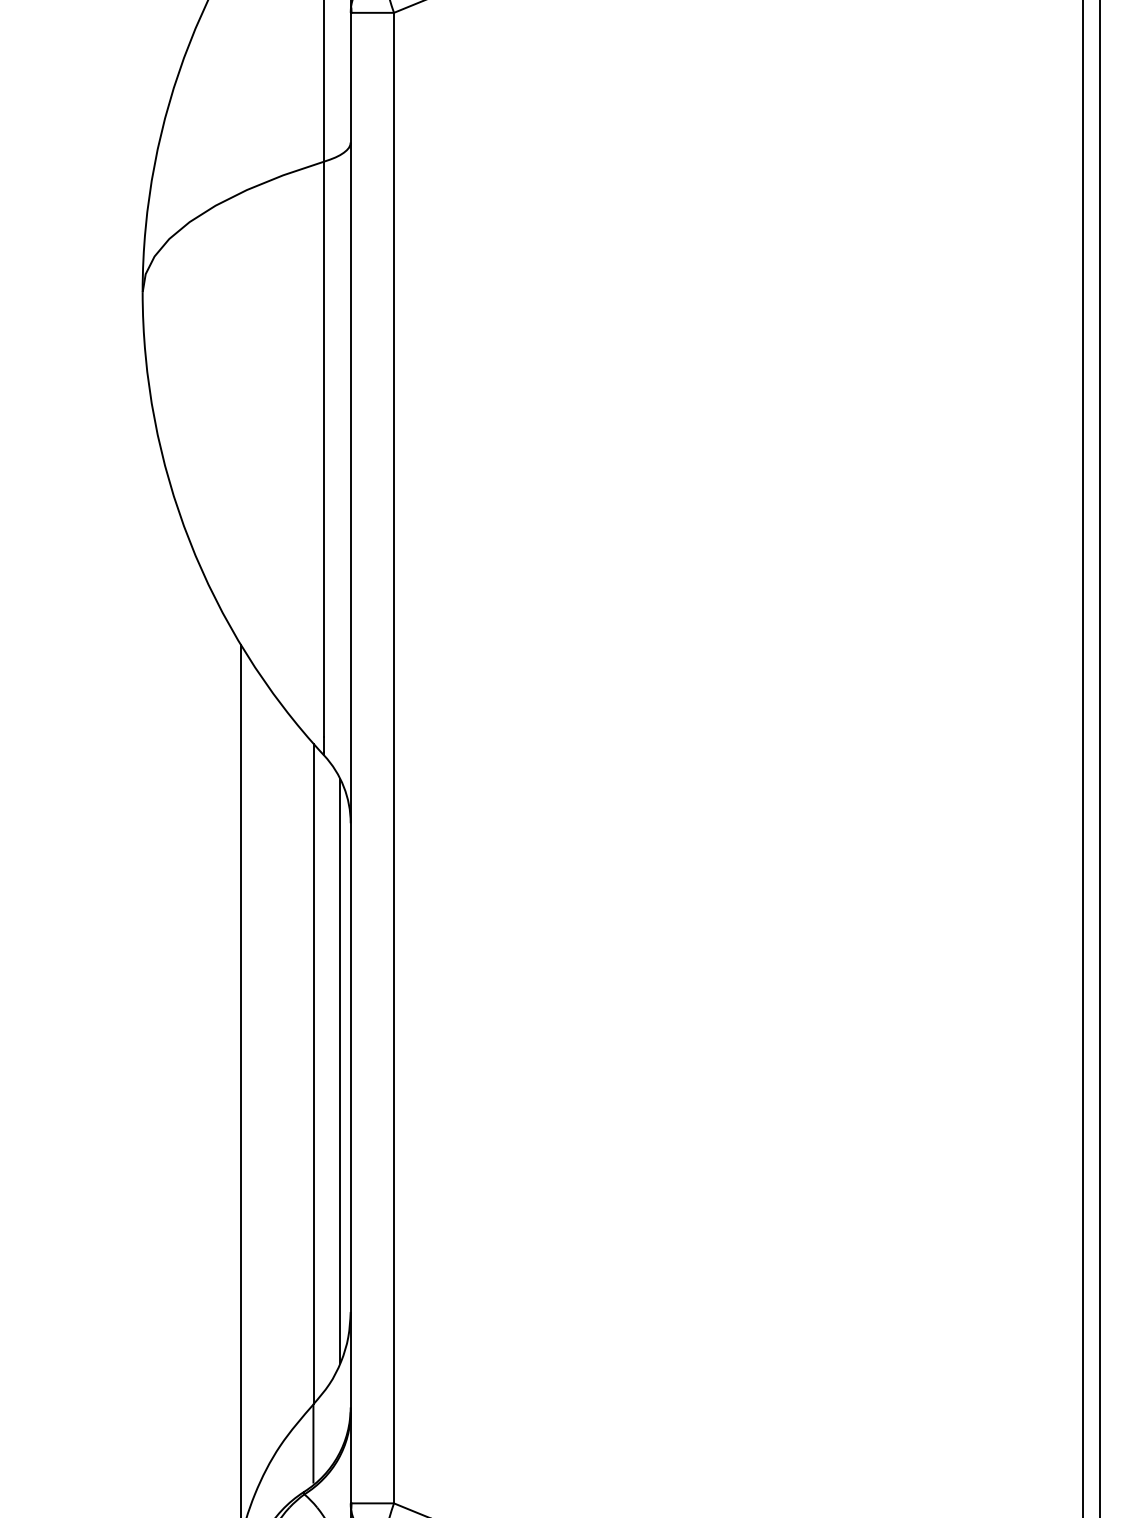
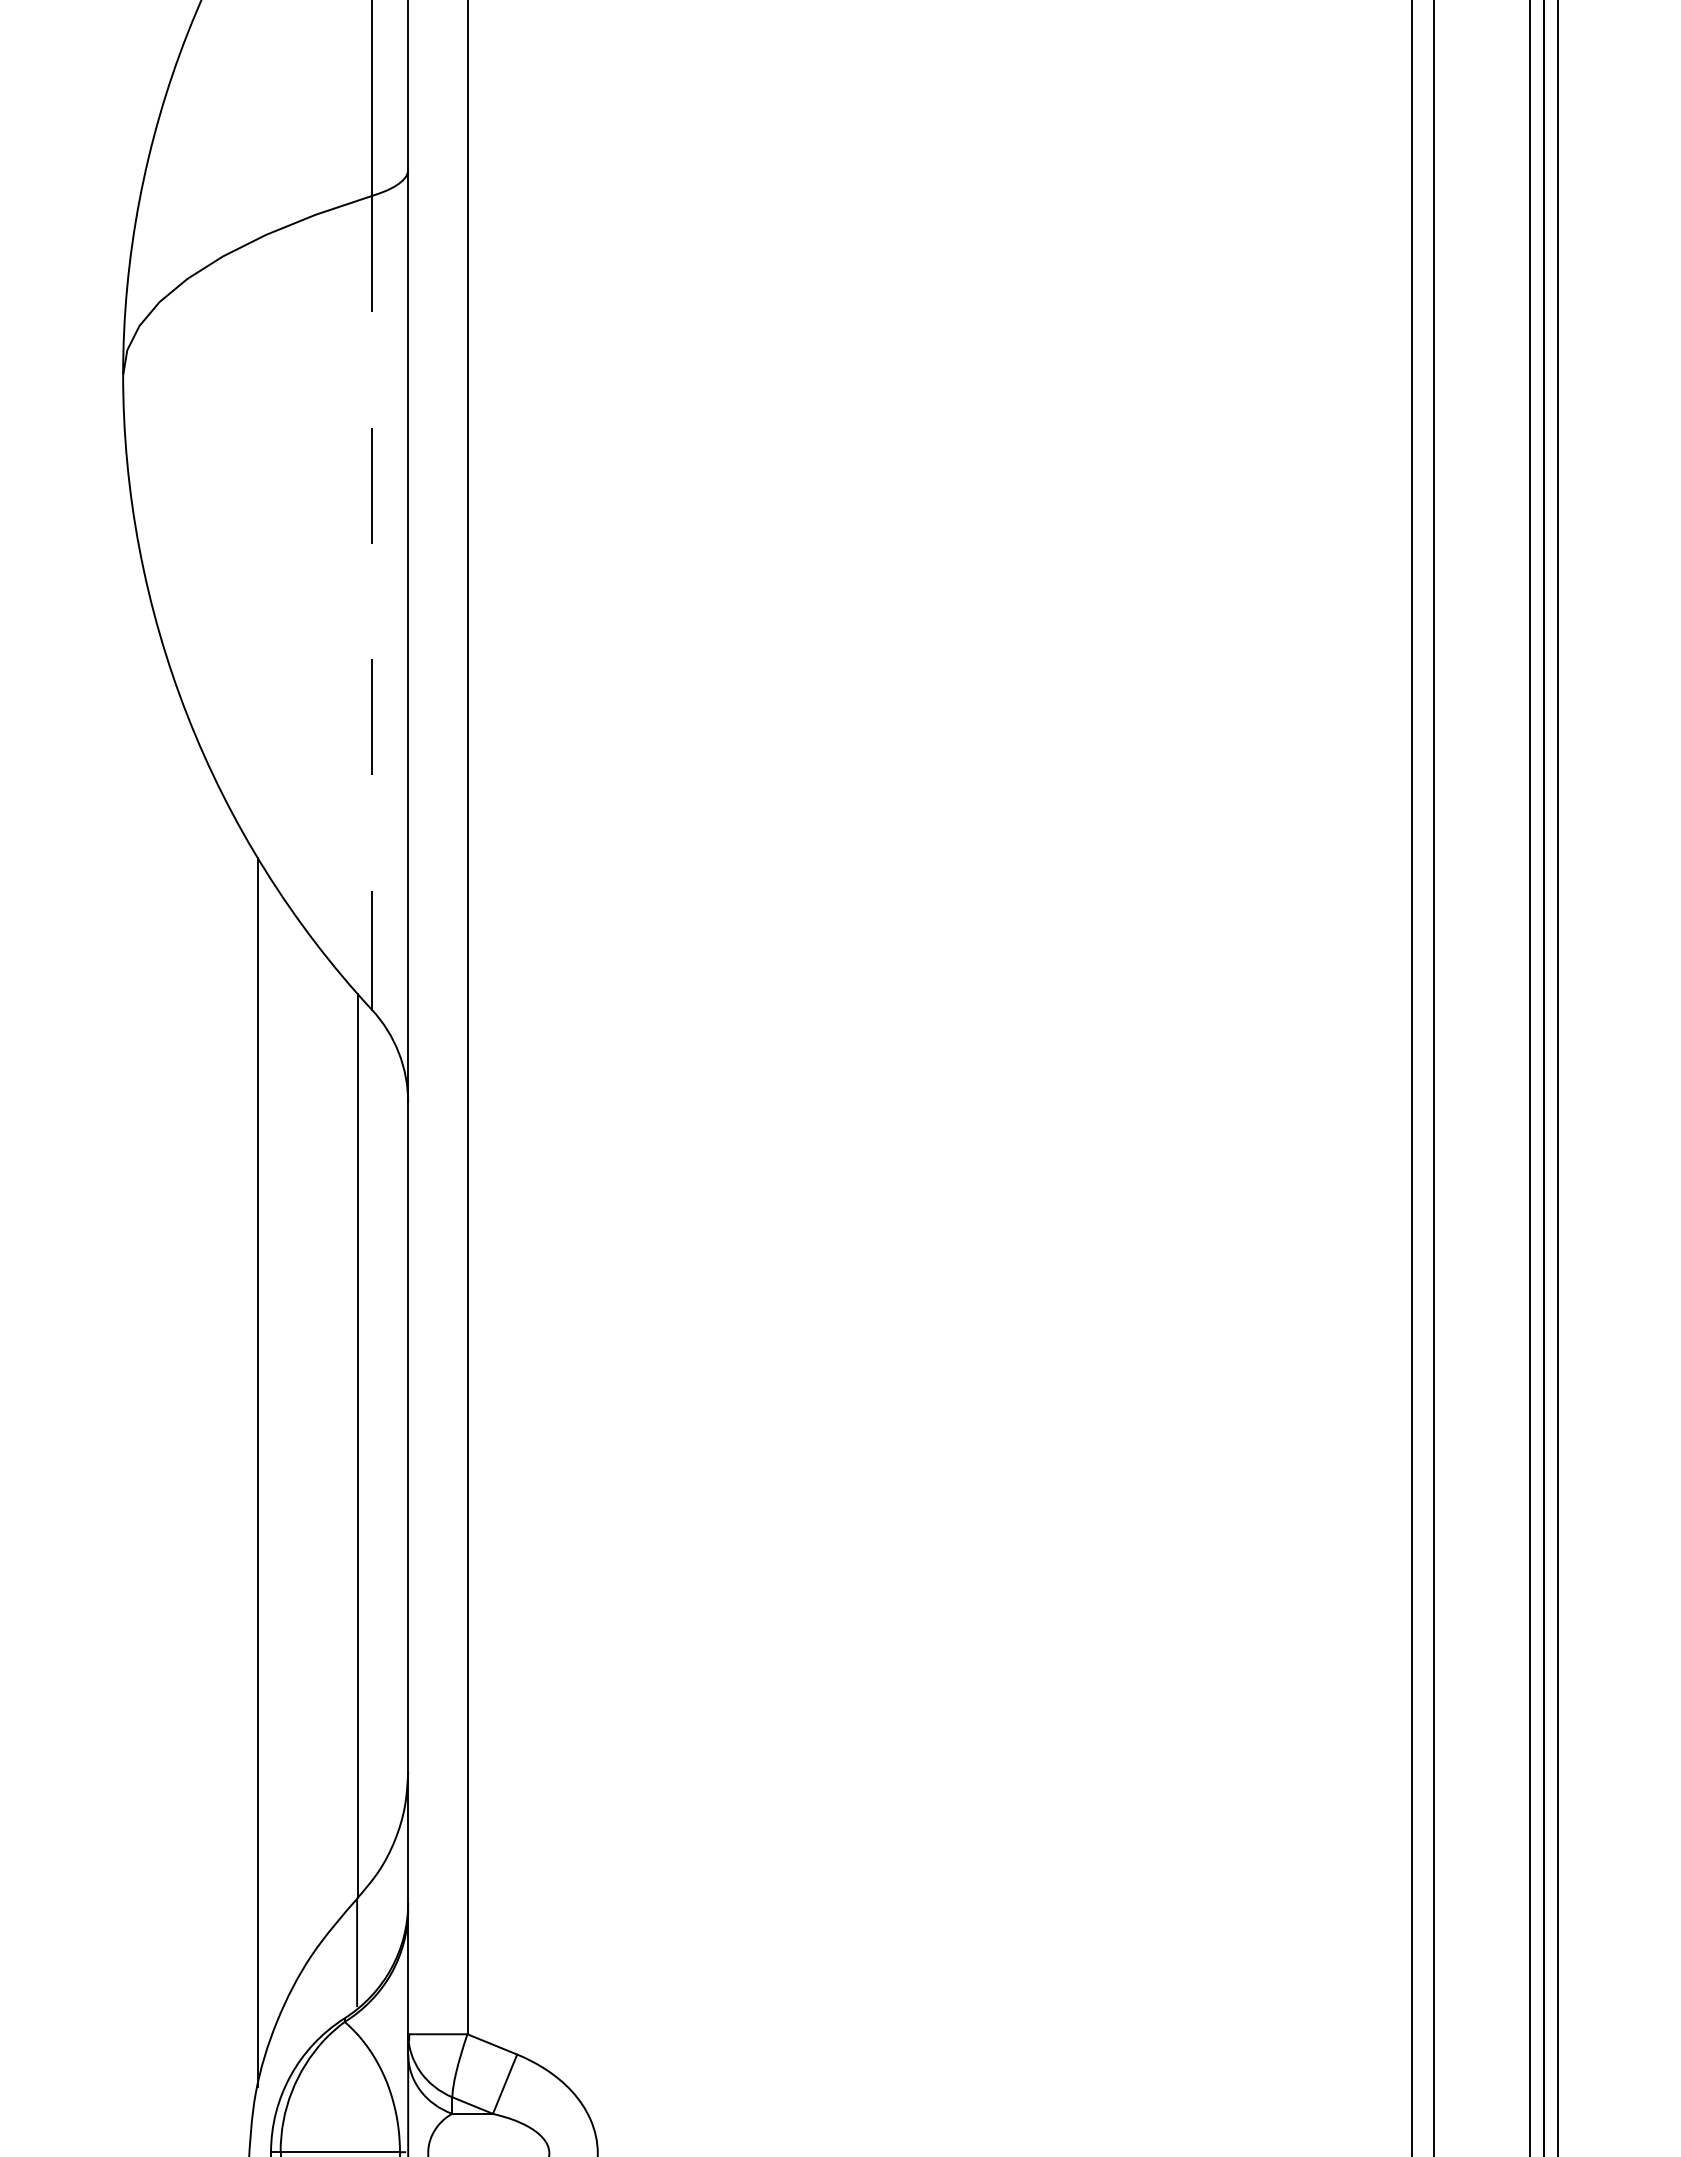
line: (323, 448) -> (371, 589), solid -> dashed
line: (339, 1070) -> (393, 1441), removed

